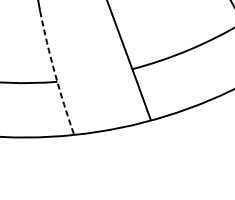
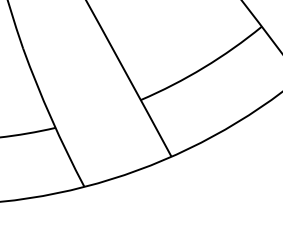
arc: (55, 73) -> (51, 118), dashed -> solid

